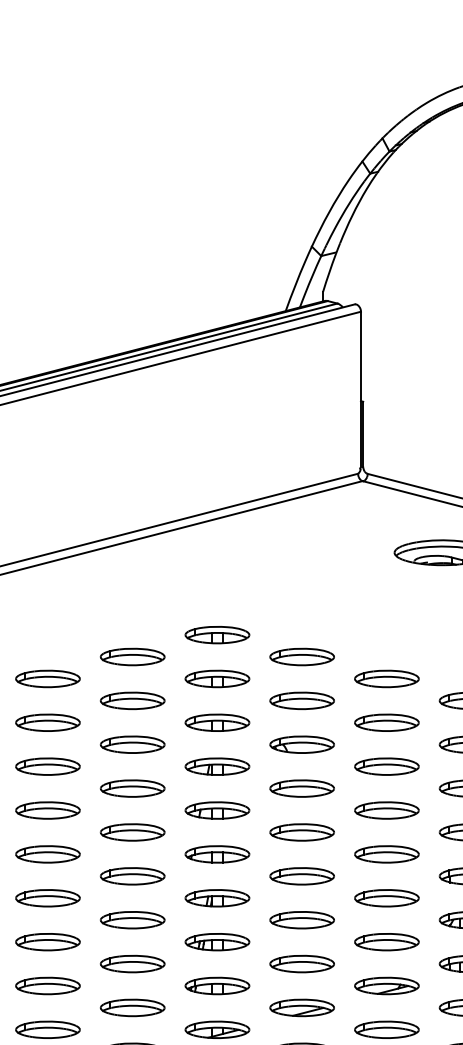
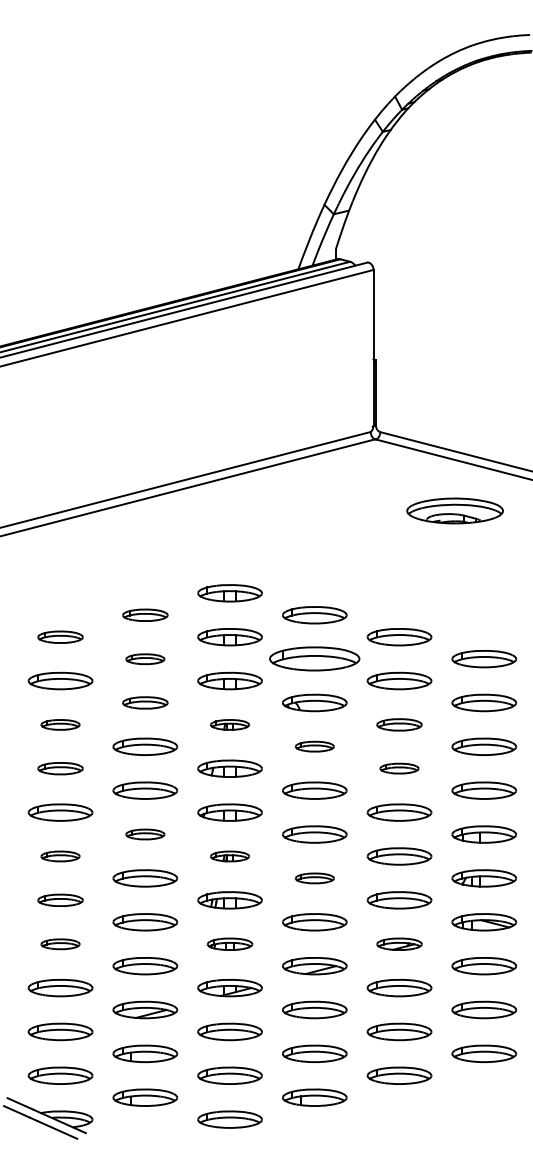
part: (132, 657) -> (145, 615), size x0.7
part: (47, 679) -> (60, 637), size x0.7
part: (132, 701) -> (145, 659), size x0.6
part: (301, 701) -> (314, 659), size x1.4
part: (132, 744) -> (145, 702), size x0.7
part: (47, 766) -> (60, 724), size x0.6
part: (216, 766) -> (229, 724), size x0.6
part: (386, 766) -> (399, 724), size x0.7
part: (301, 788) -> (314, 746), size x0.6
part: (47, 810) -> (60, 768), size x0.7
part: (386, 810) -> (399, 768), size x0.6
part: (132, 876) -> (145, 834), size x0.6
part: (47, 898) -> (60, 856), size x0.6
part: (216, 898) -> (229, 856), size x0.6
part: (301, 920) -> (314, 878), size x0.6
part: (47, 942) -> (60, 900), size x0.7
part: (47, 986) -> (60, 944), size x0.6
part: (216, 986) -> (229, 944), size x0.7
part: (386, 986) -> (399, 944), size x0.7

